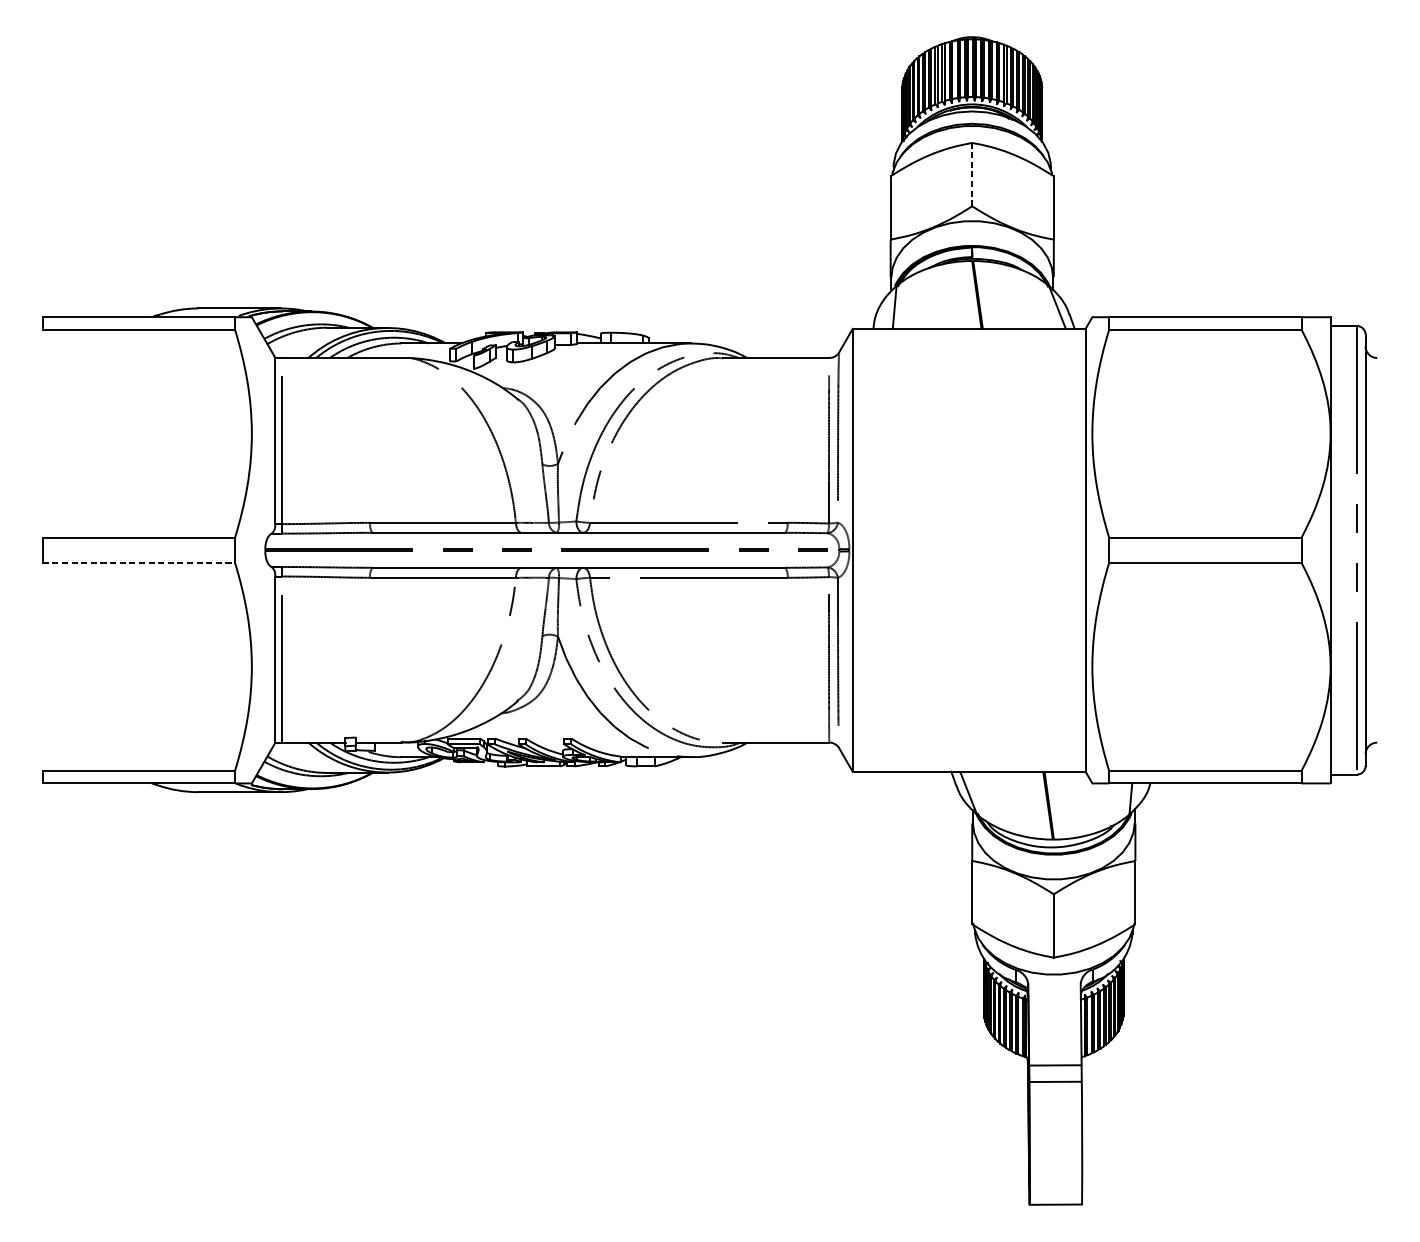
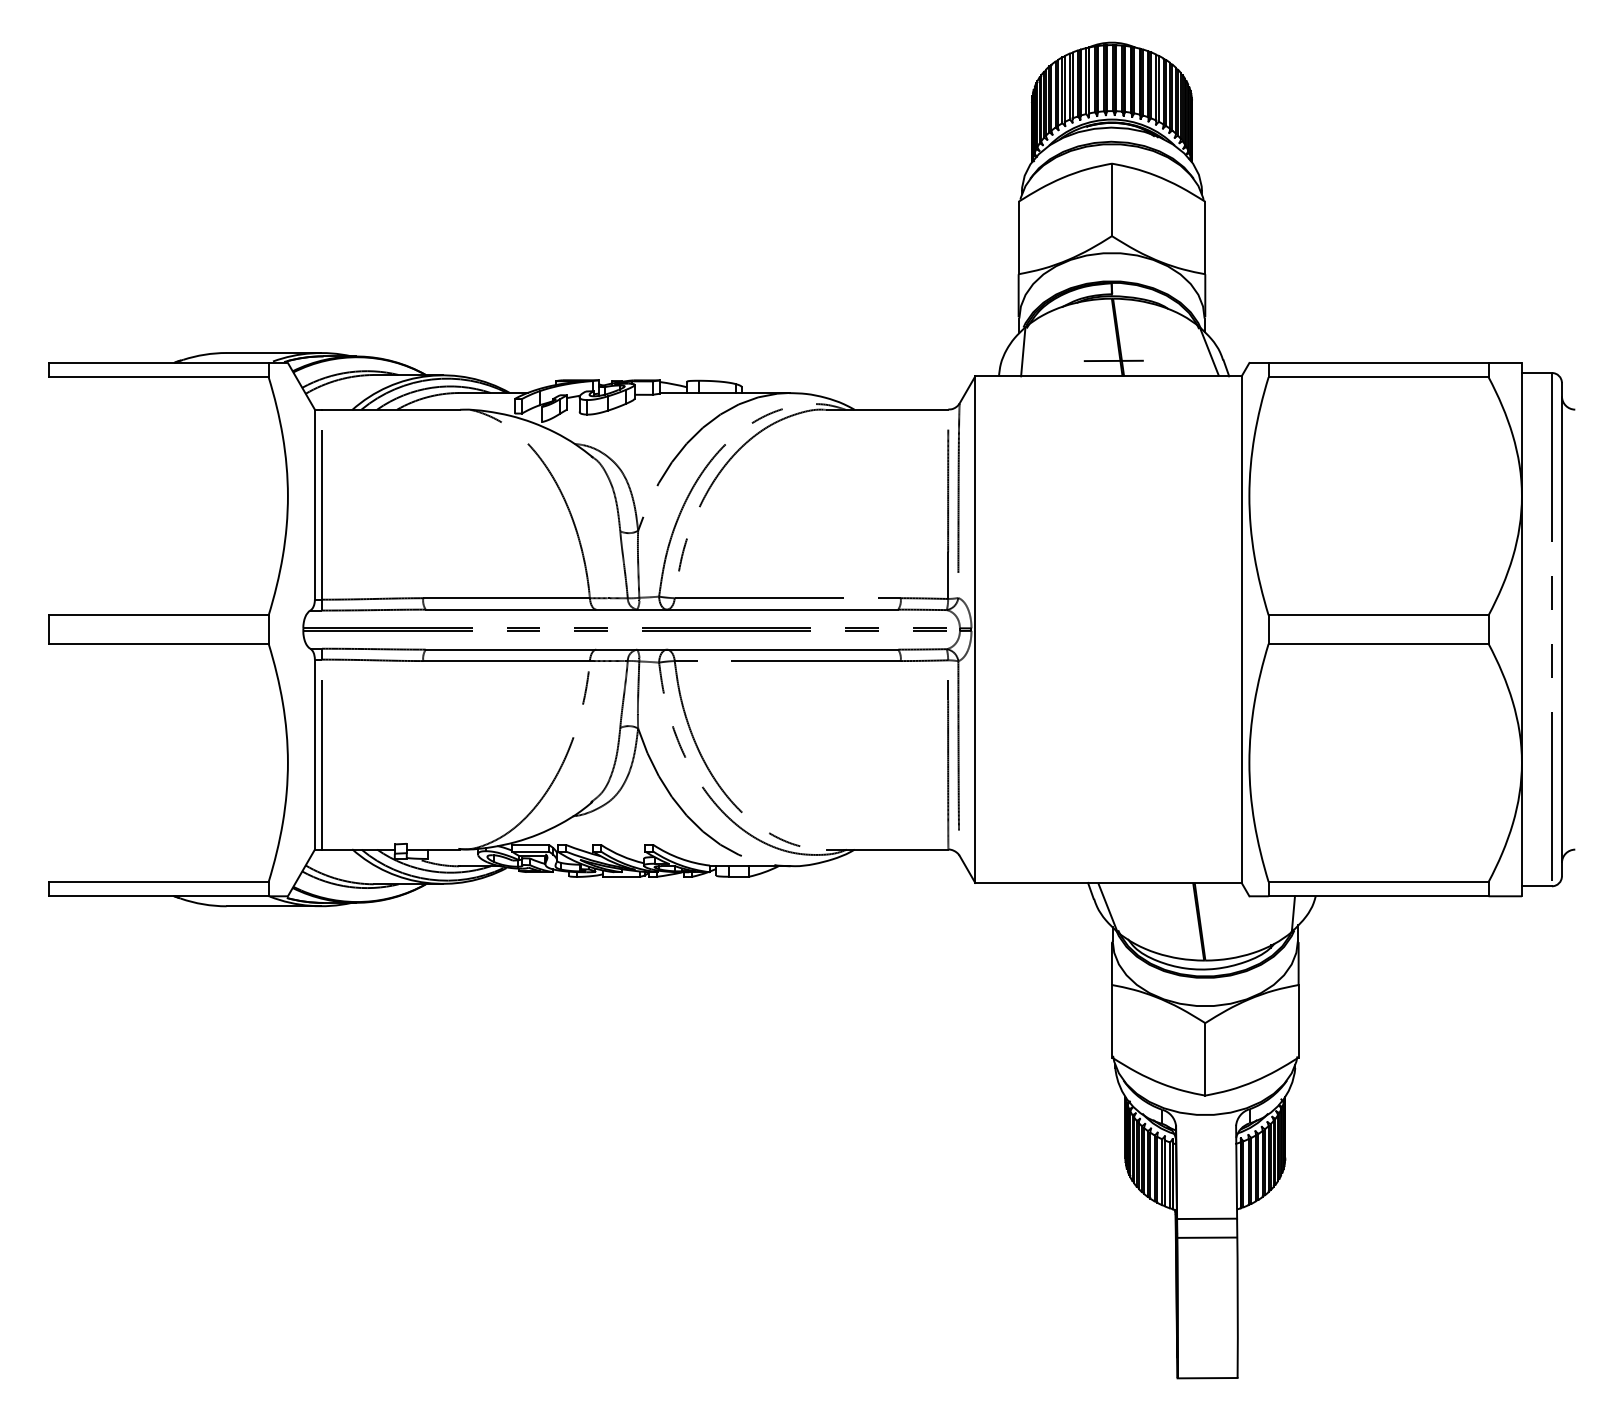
line: (971, 174) -> (1111, 199), dashed -> solid
line: (973, 315) -> (1113, 360), added
line: (138, 562) -> (158, 643), dashed -> solid

